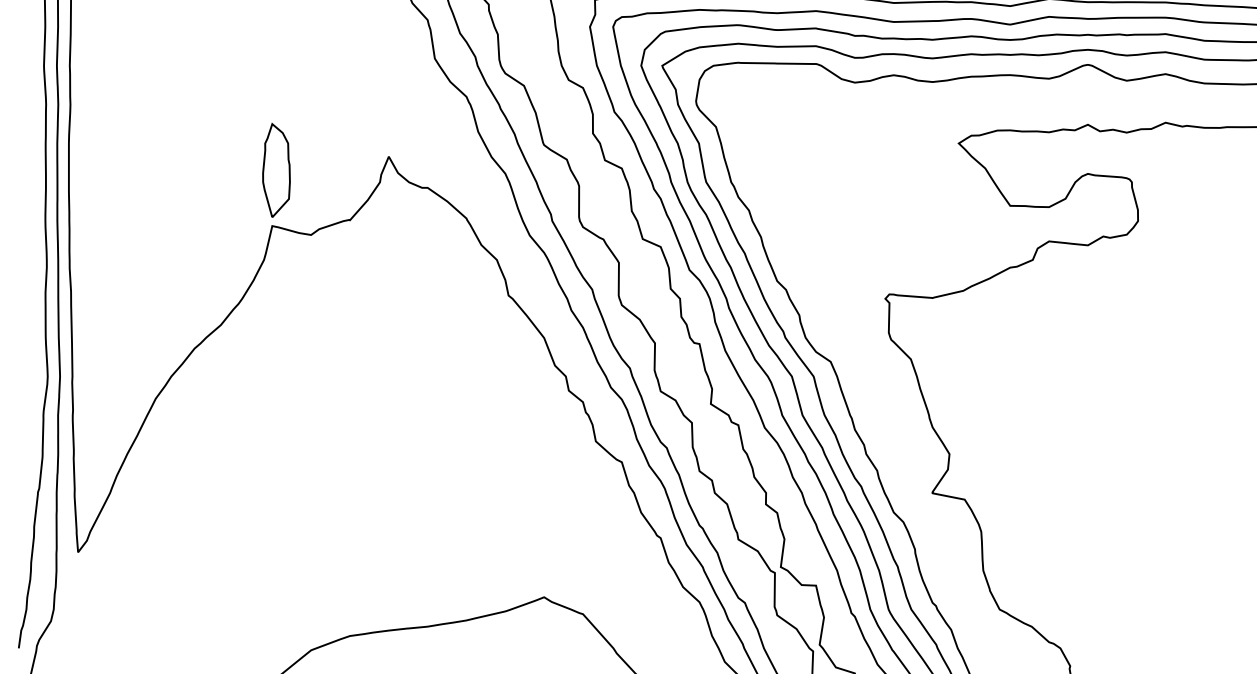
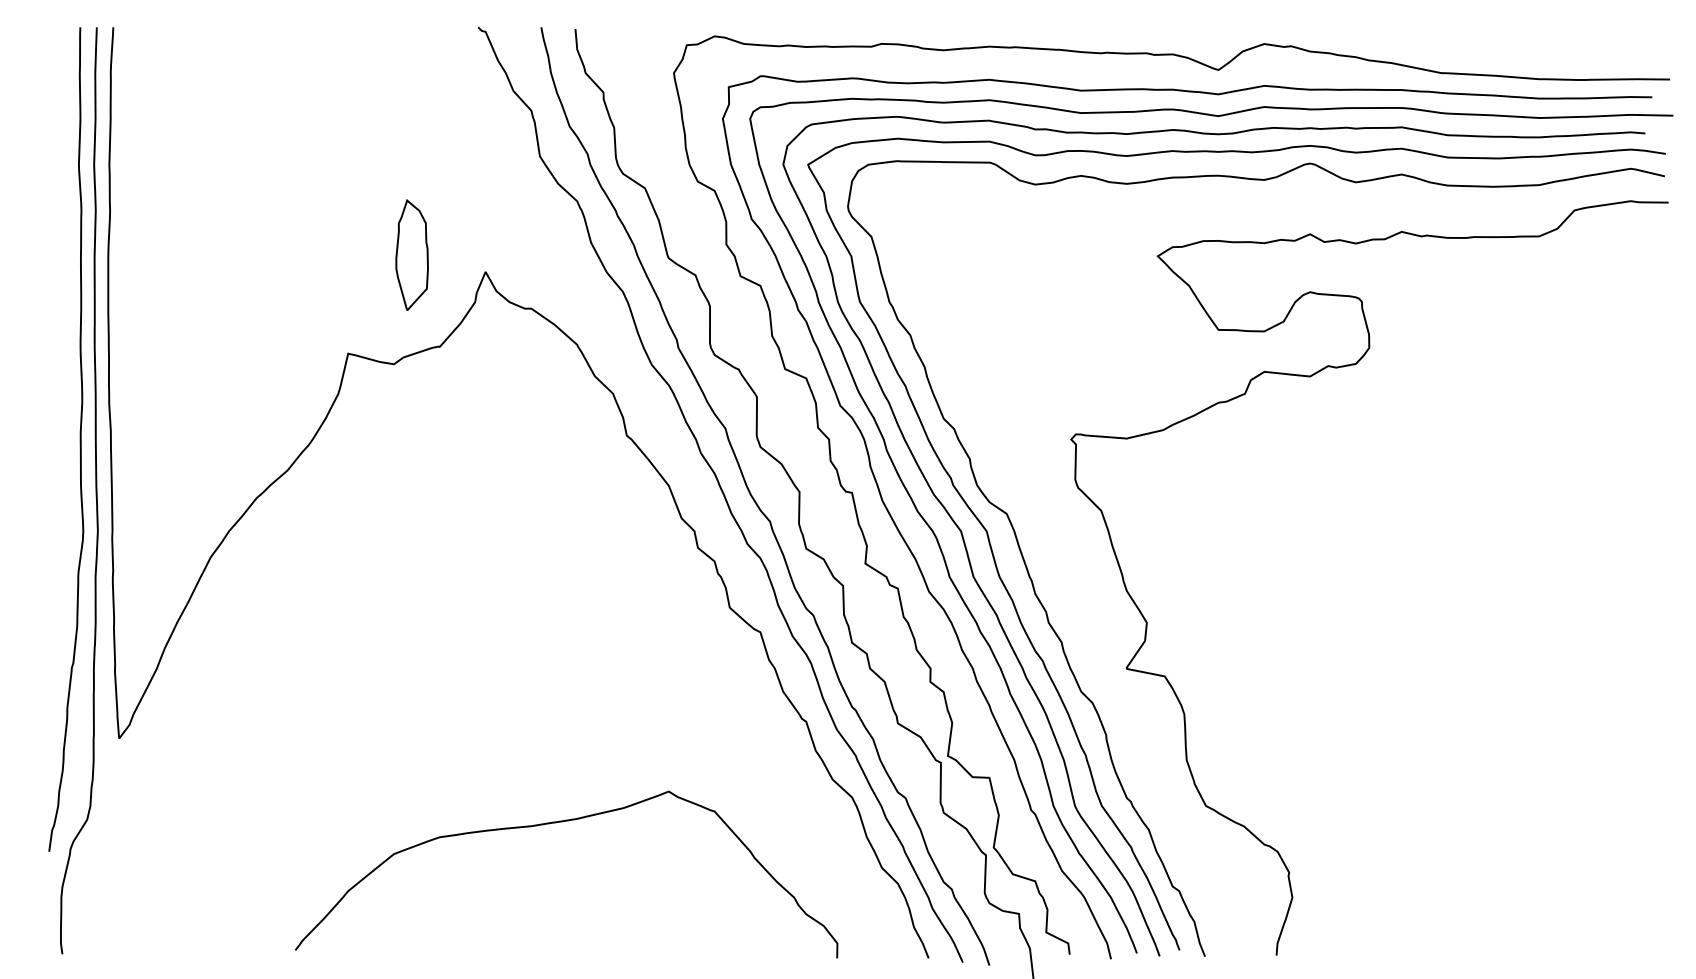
part: (275, 169) -> (411, 254), moved

